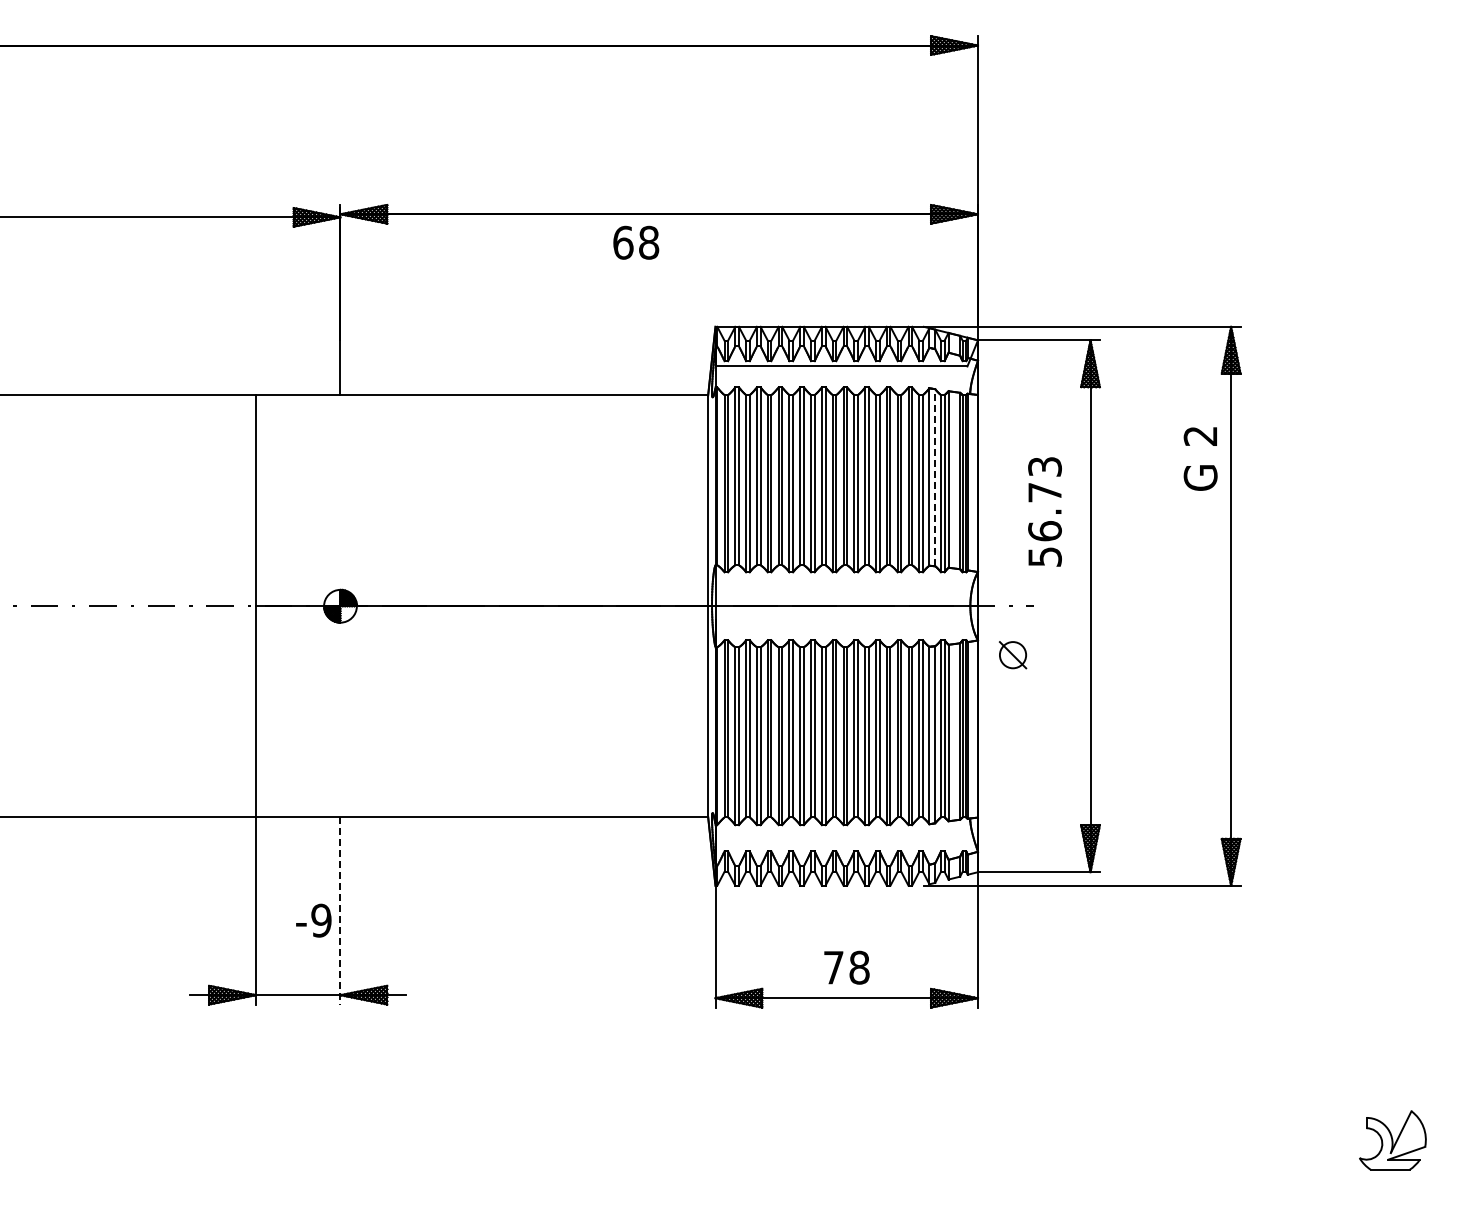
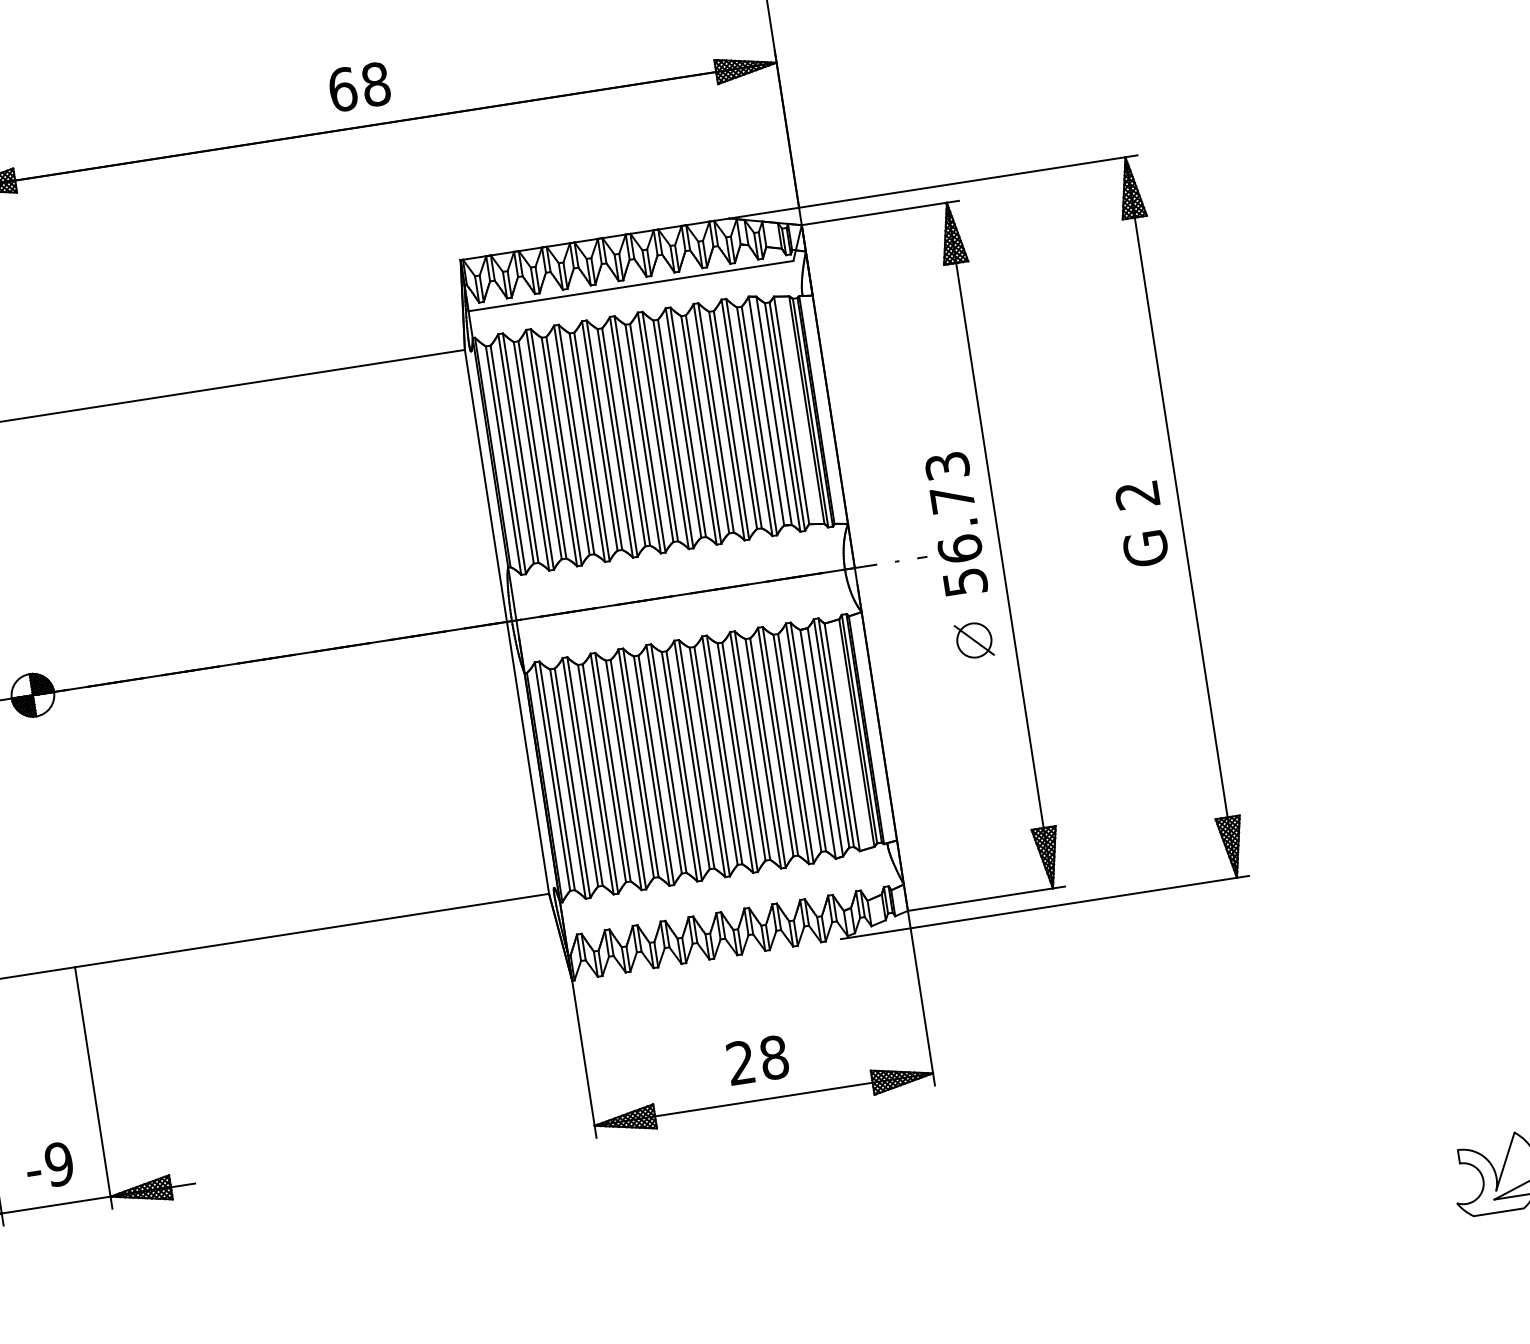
text: (636, 242) -> (359, 86), moved
text: (1200, 458) -> (1141, 523), moved
line: (935, 477) -> (774, 410), dashed -> solid
text: (1044, 511) -> (955, 523), moved
part: (1013, 655) -> (975, 640), moved
line: (340, 910) -> (93, 1087), dashed -> solid
text: (313, 920) -> (49, 1165), moved
text: (833, 967) -> (740, 1062), 78 -> 28

